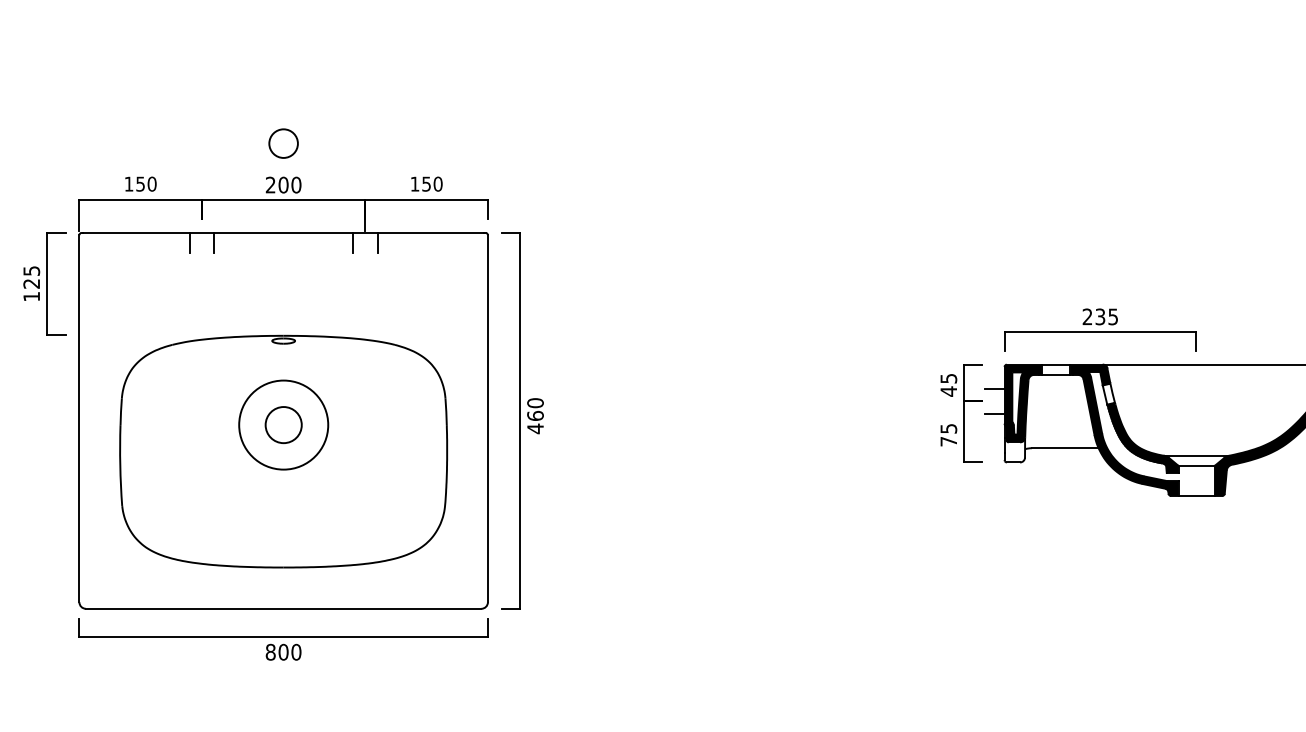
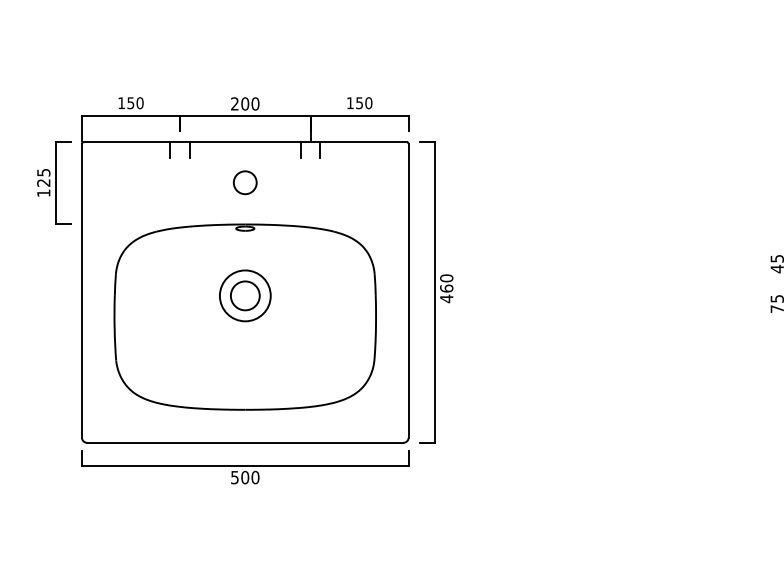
circle: (283, 143) -> (245, 182), moved
circle: (283, 424) -> (245, 295), size x0.71
text: (270, 651) -> (234, 476), 800 -> 500

